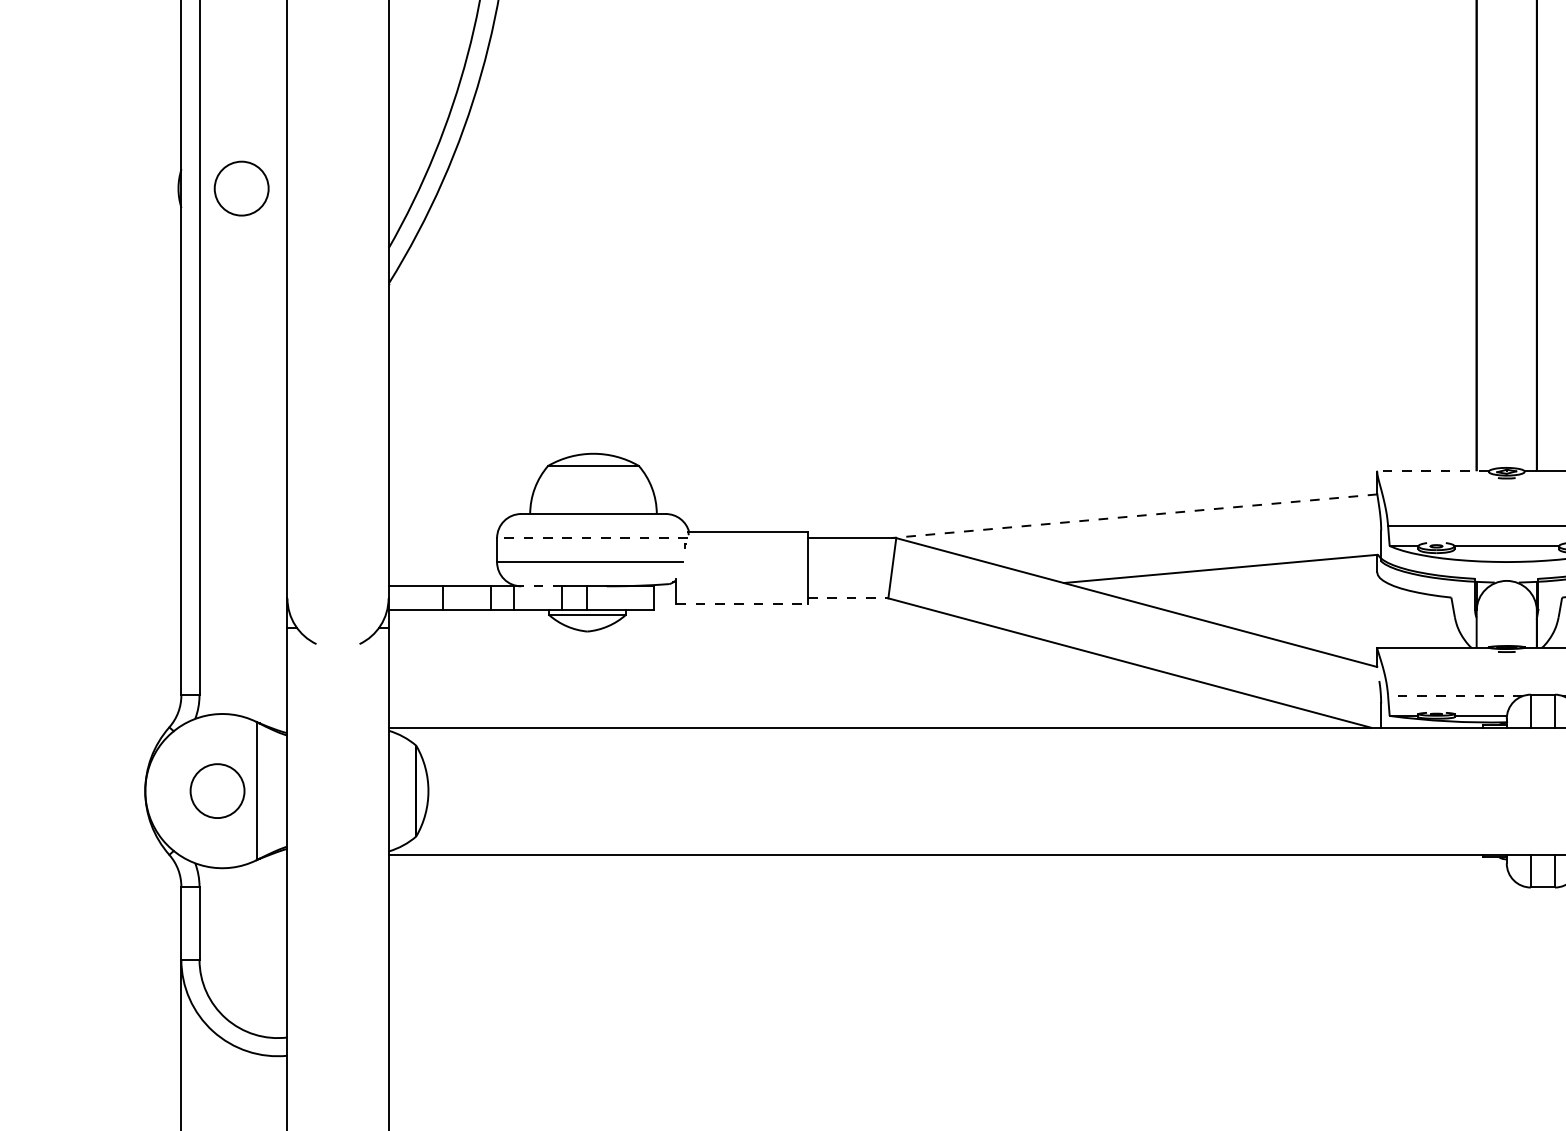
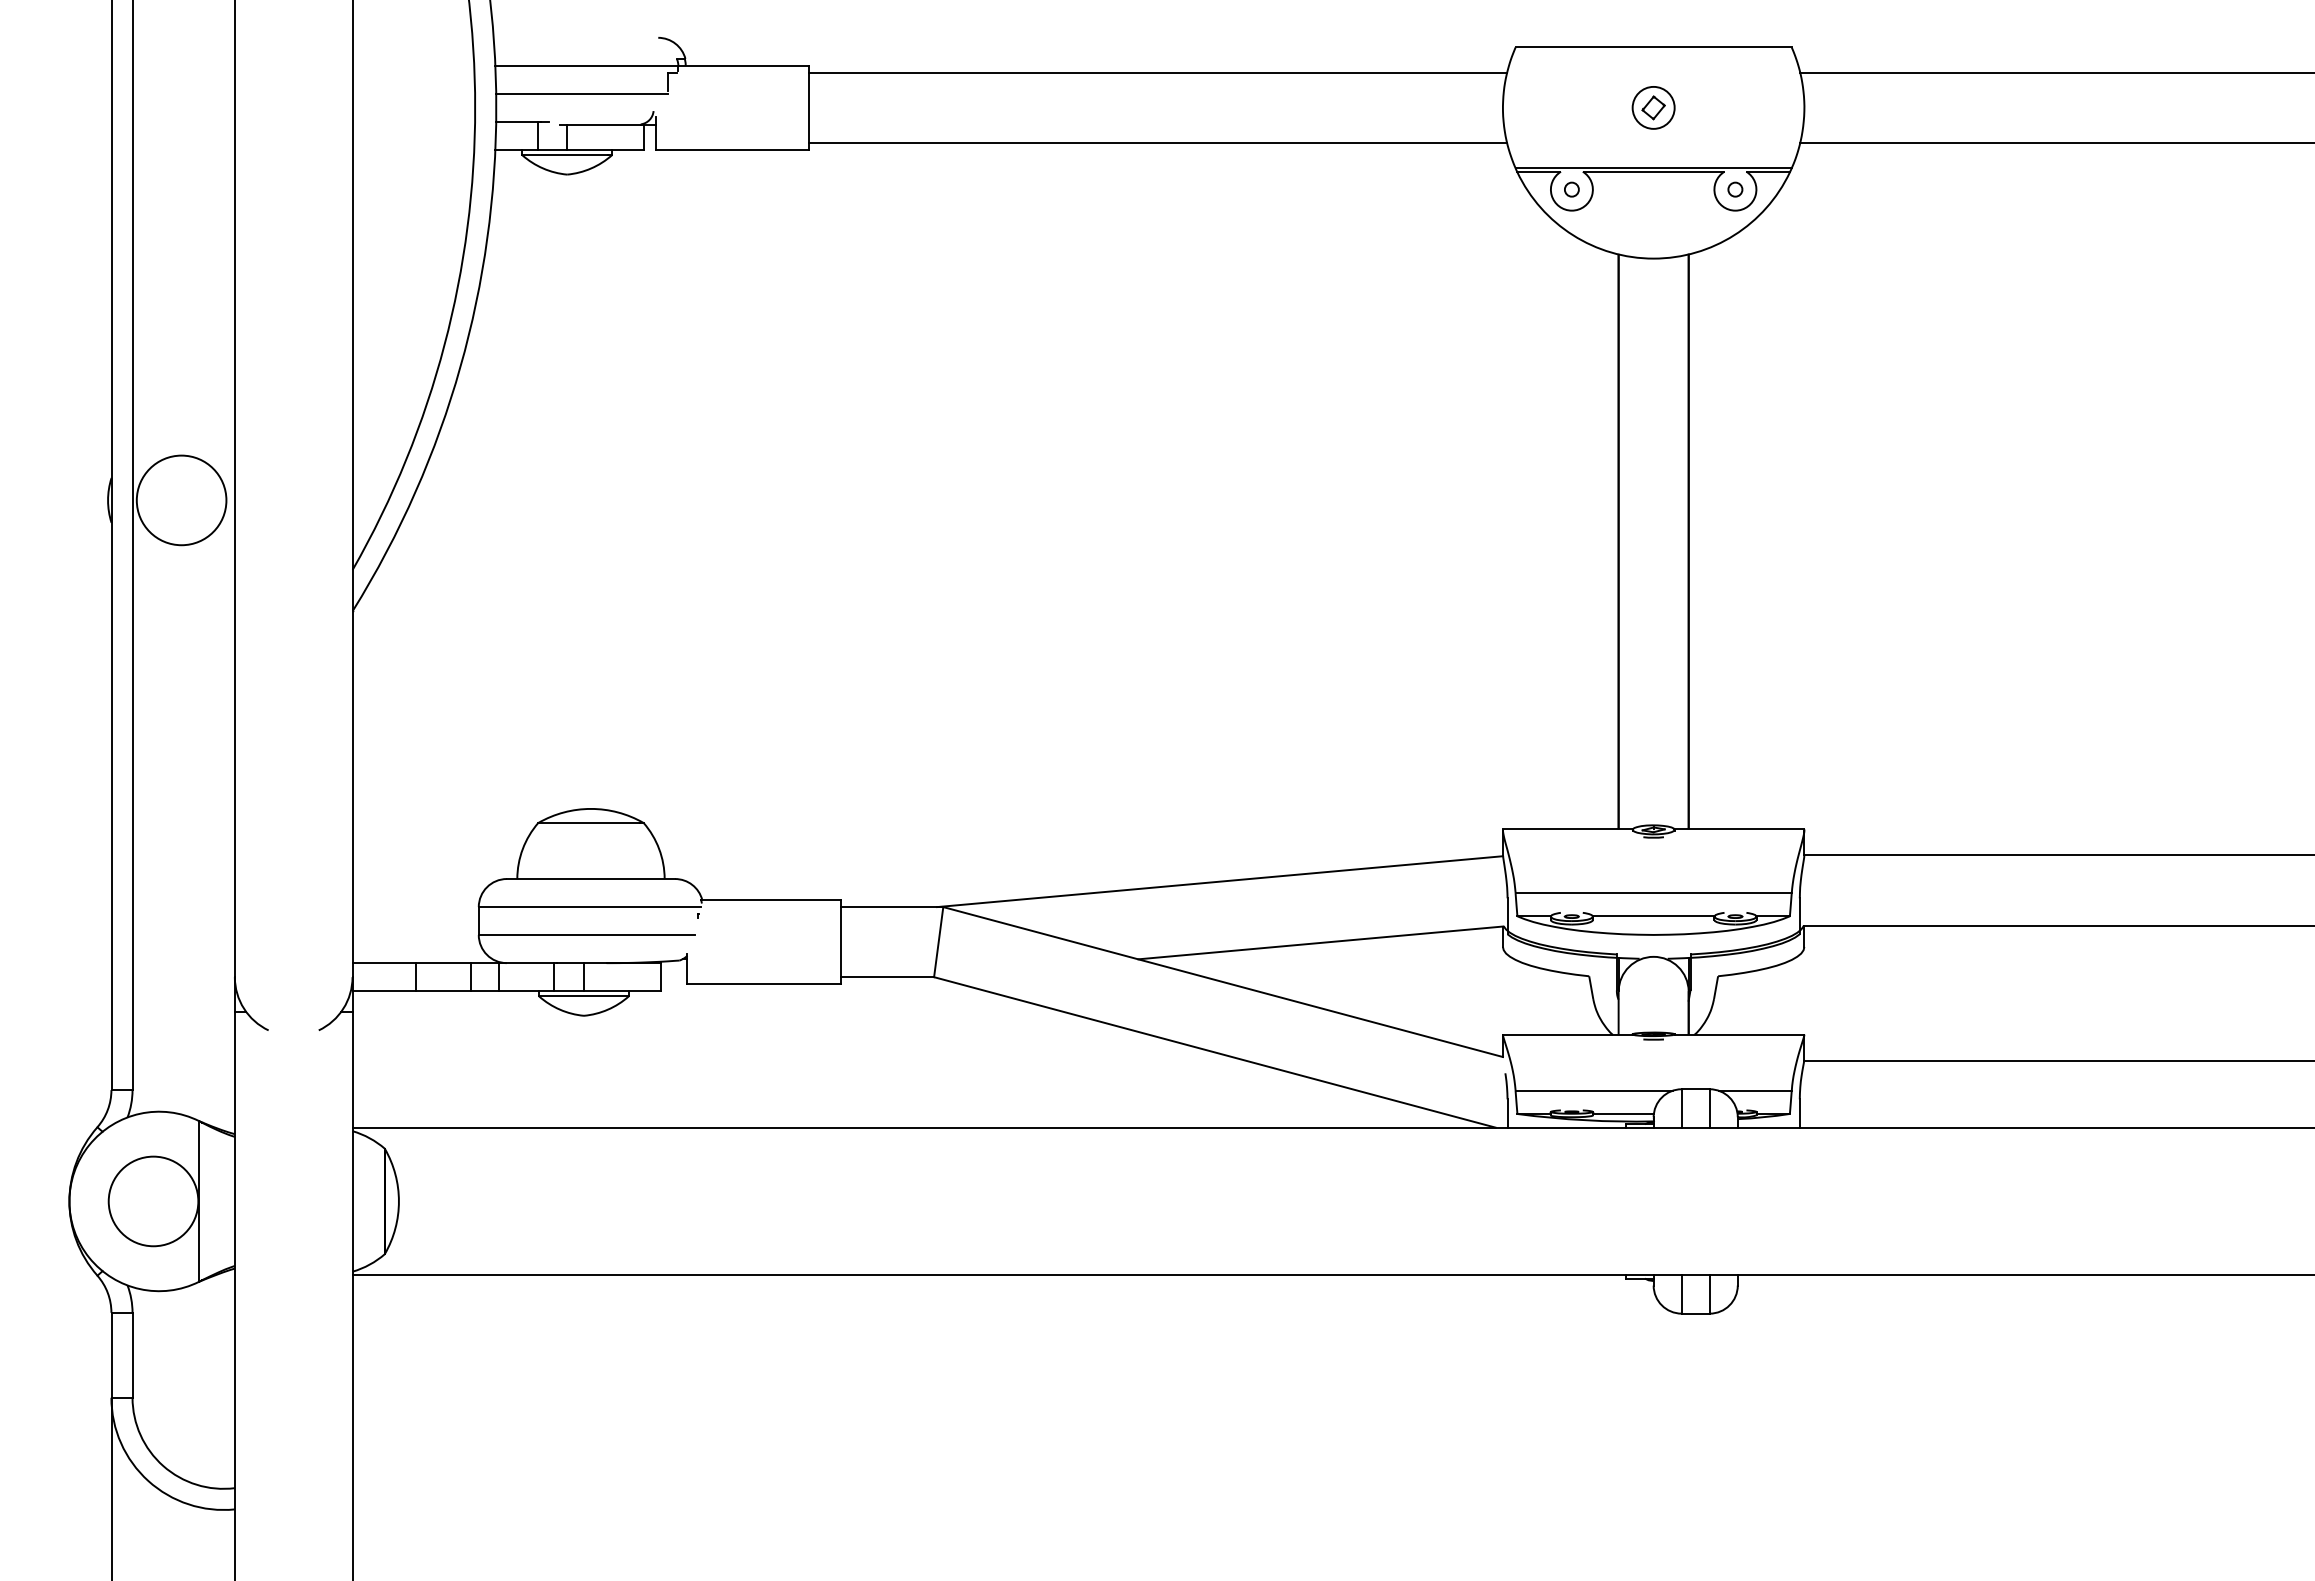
circle: (241, 188) -> (181, 500), size x1.43
line: (1432, 471) -> (1567, 829), dashed -> solid
line: (1133, 516) -> (1219, 881), dashed -> solid
line: (592, 538) -> (589, 907), dashed -> solid
line: (538, 586) -> (526, 963), dashed -> solid
line: (848, 598) -> (887, 977), dashed -> solid
line: (742, 604) -> (764, 984), dashed -> solid
line: (1455, 695) -> (1594, 1090), dashed -> solid
circle: (217, 791) -> (153, 1201), size x1.43

